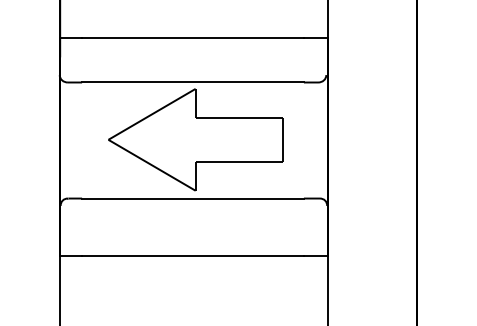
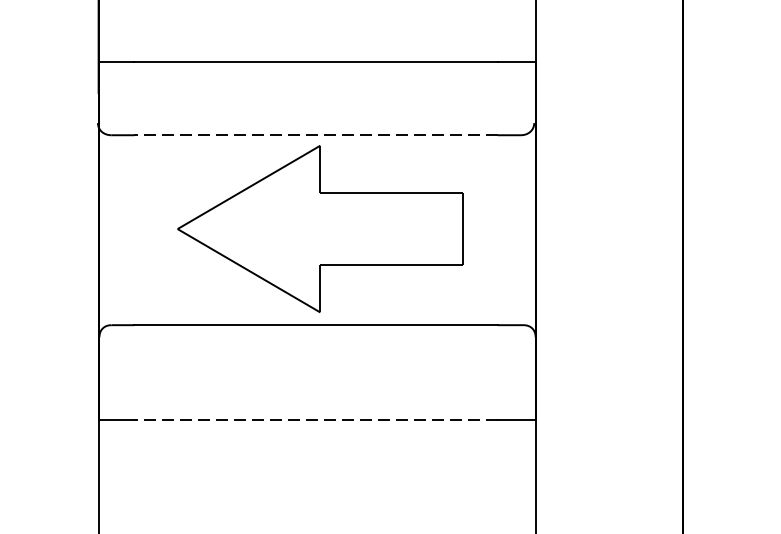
line: (193, 82) -> (316, 135), solid -> dashed
line: (193, 256) -> (316, 420), solid -> dashed

